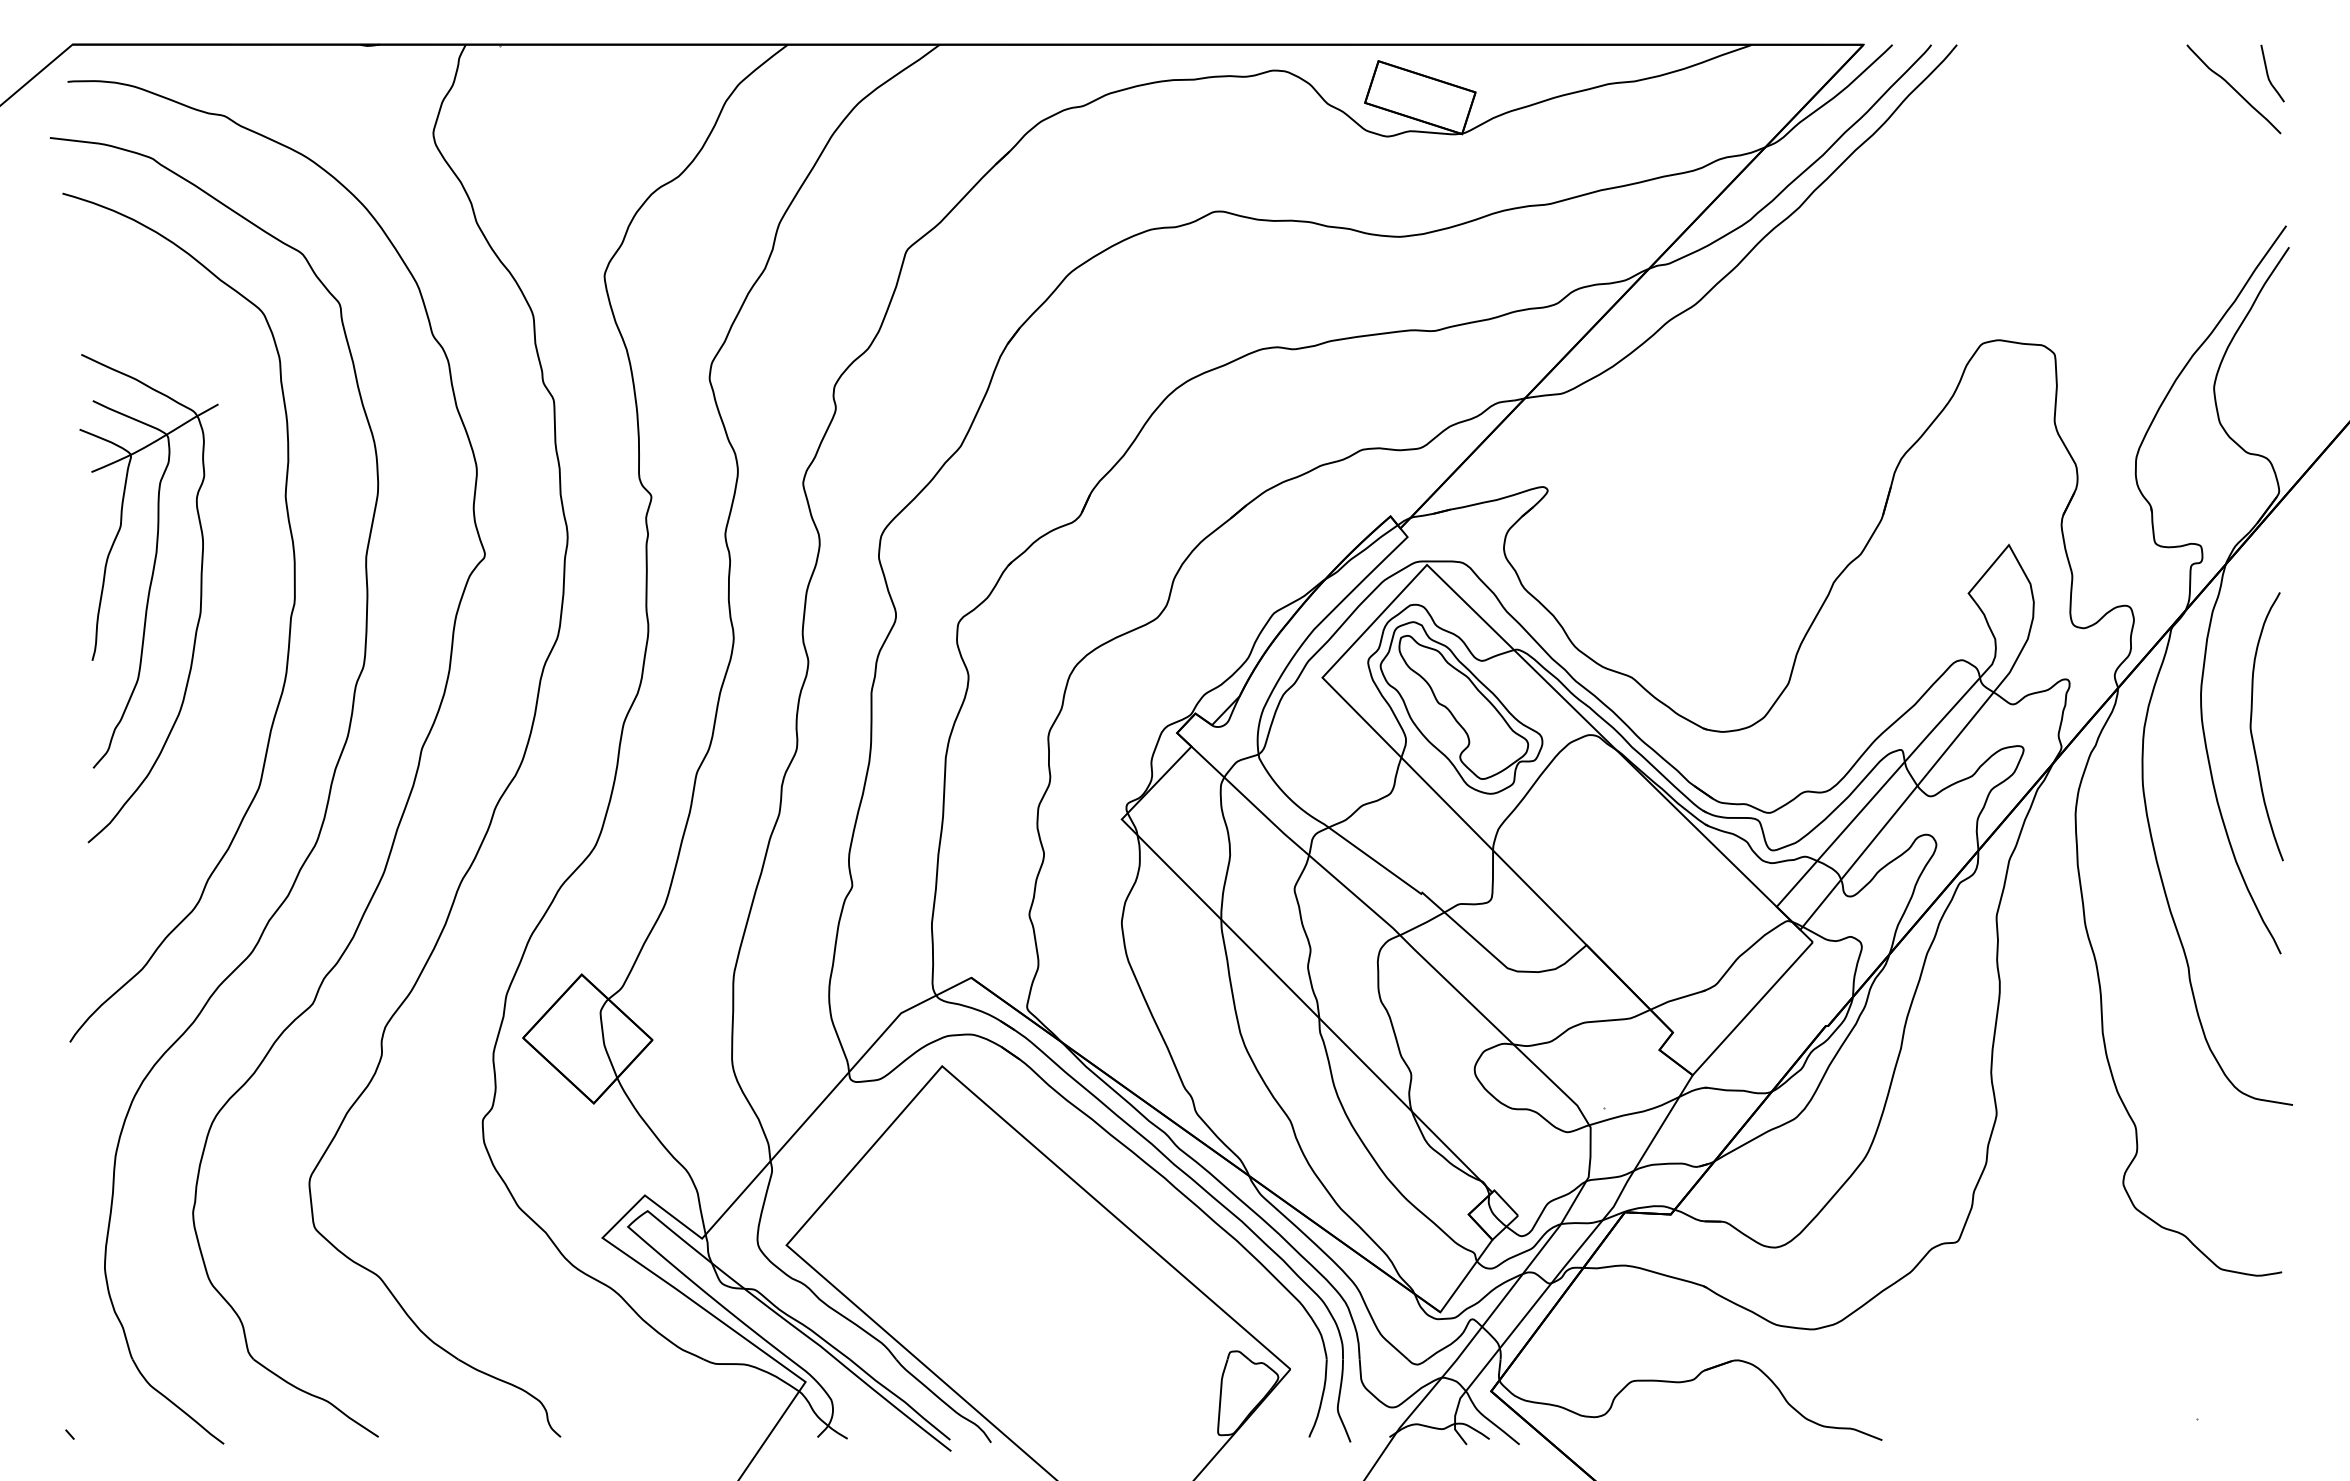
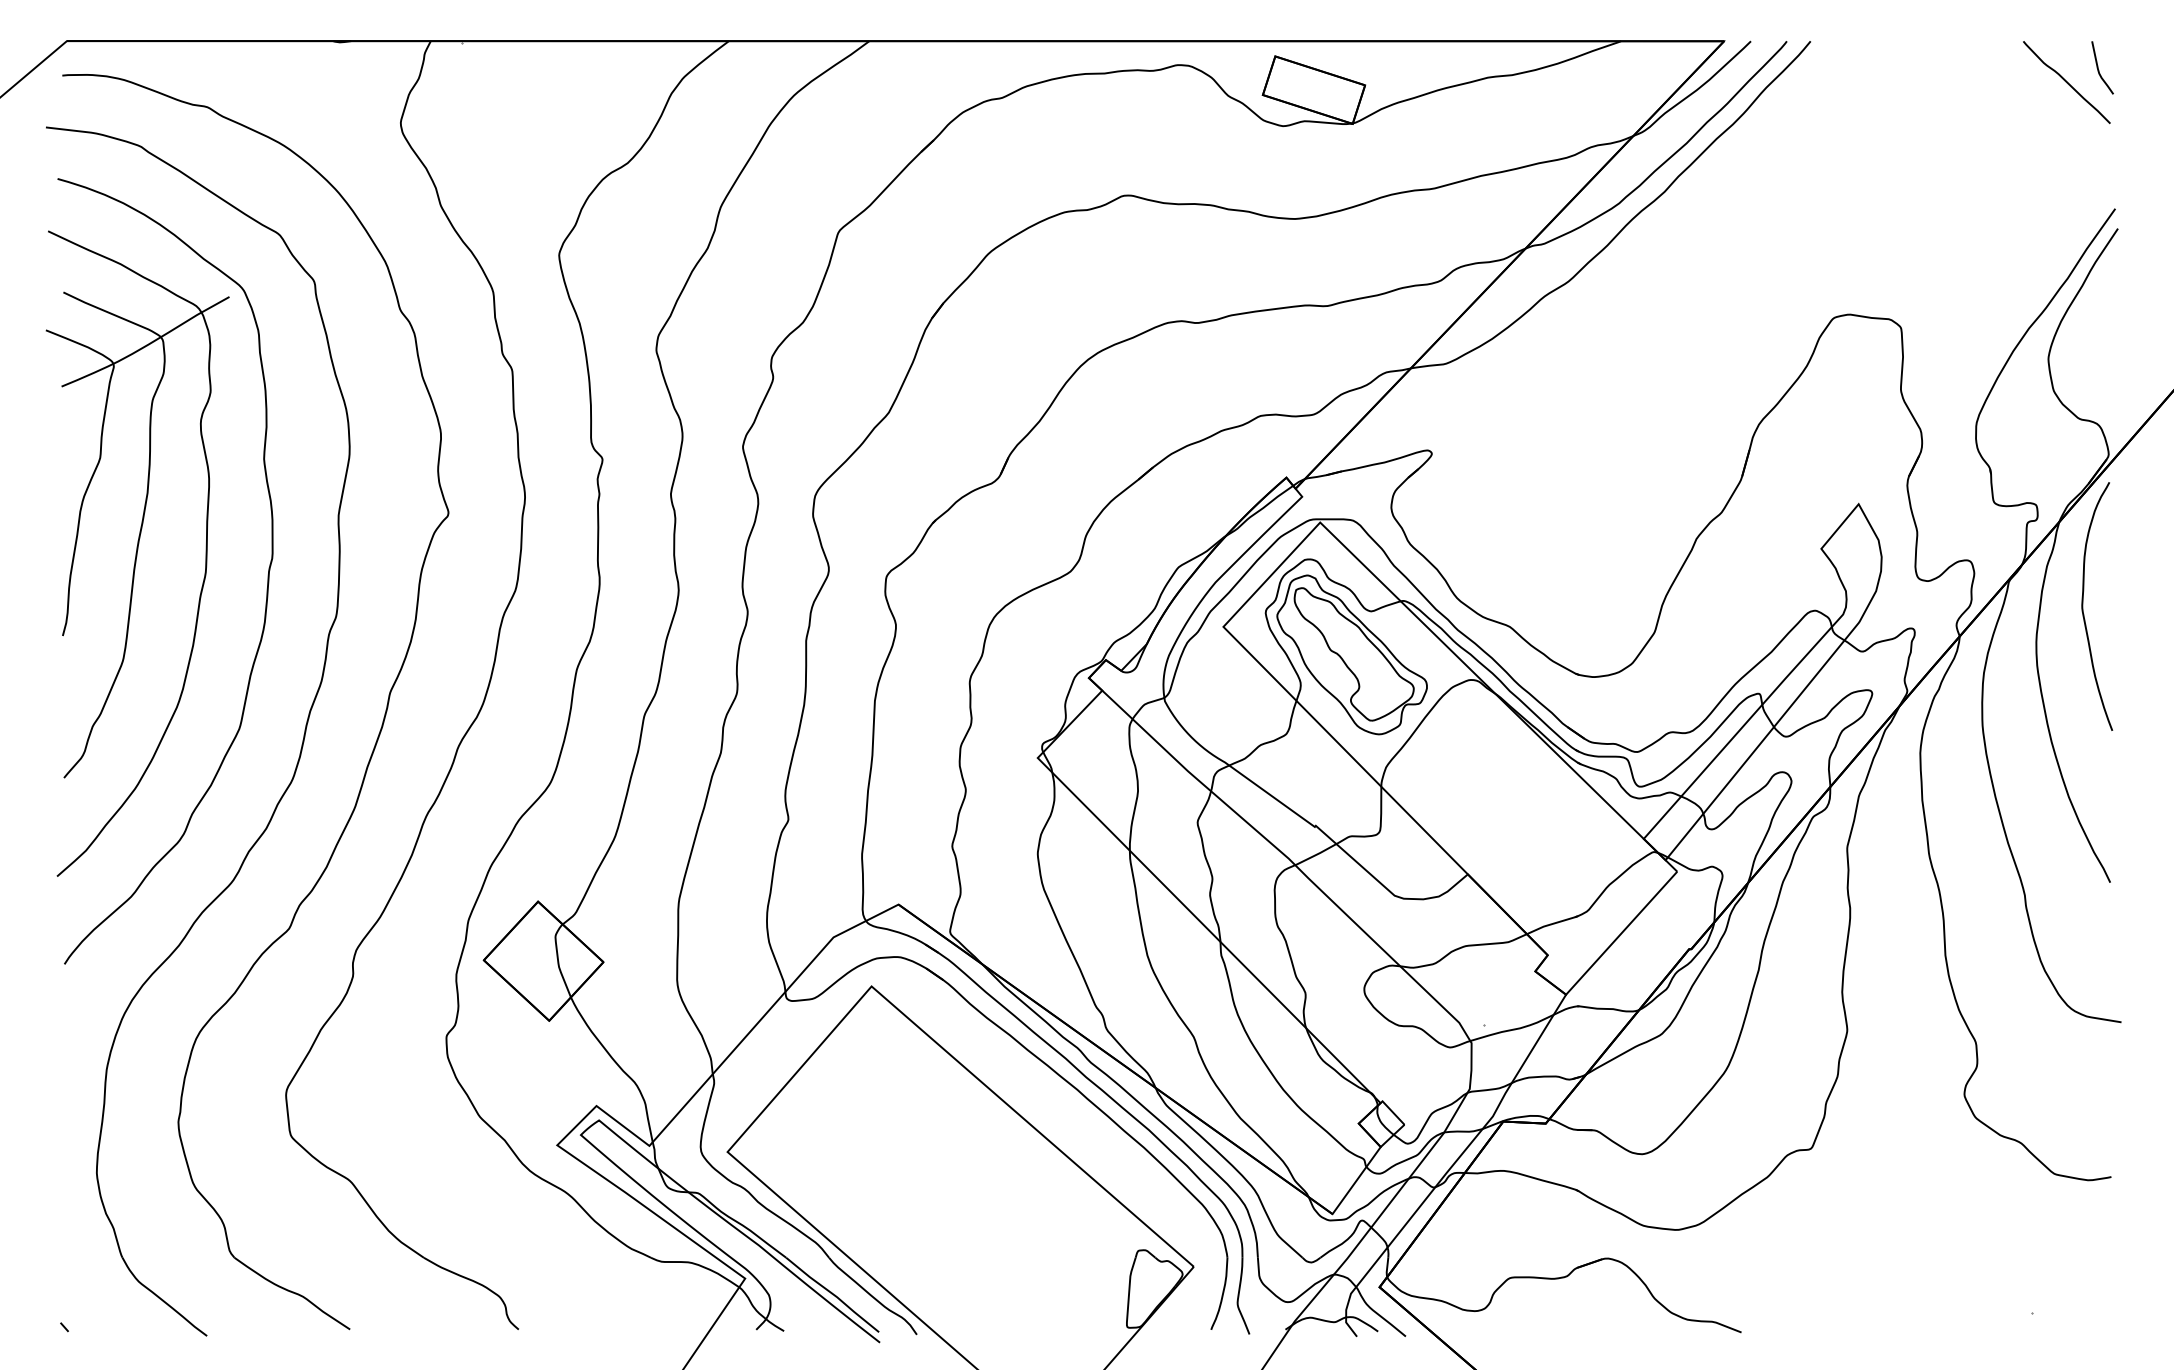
part: (148, 598) -> (137, 553), size x1.43
curve: (2251, 726) -> (2083, 606), moved

